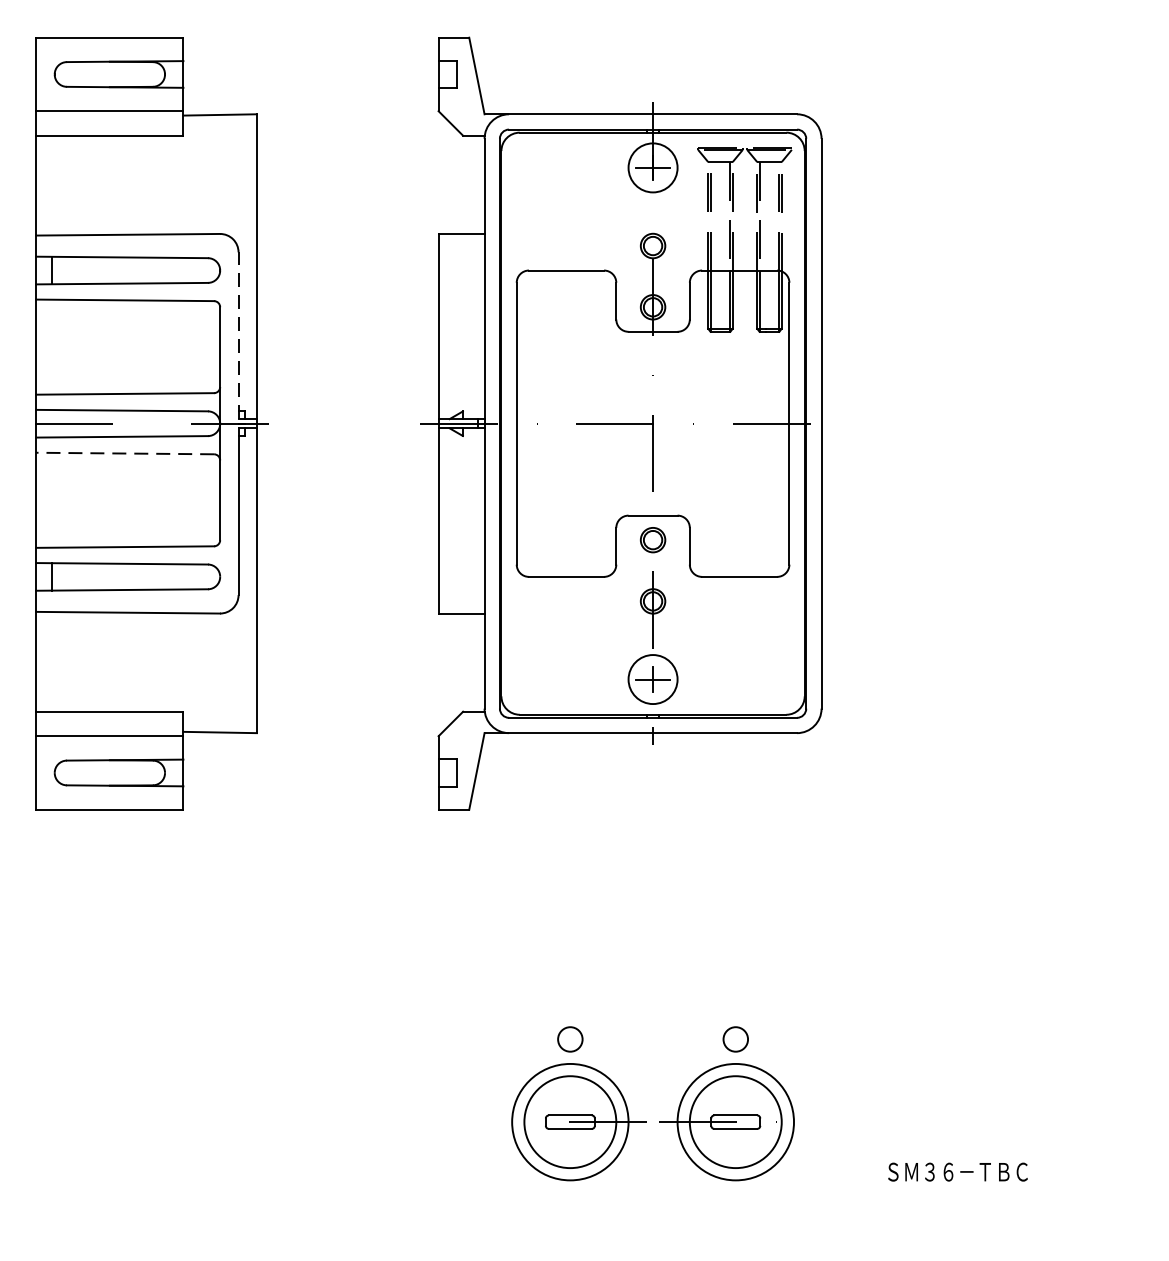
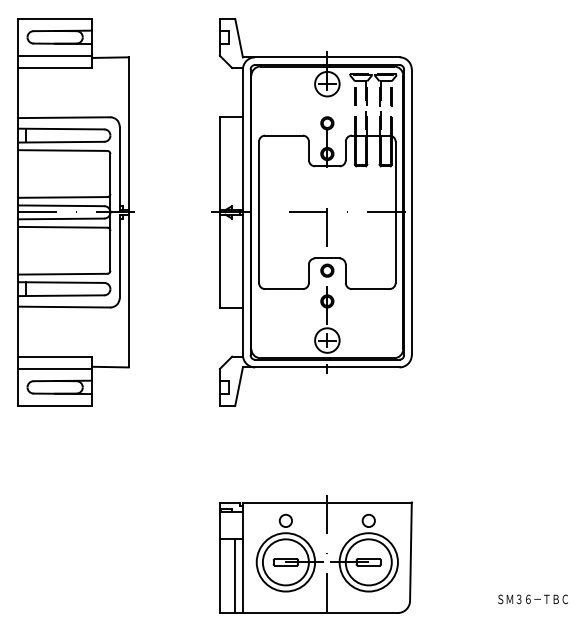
line: (238, 336) -> (119, 168), dashed -> solid
line: (124, 453) -> (62, 227), dashed -> solid
part: (629, 1106) -> (315, 554), added
text: (956, 1172) -> (532, 599), moved

